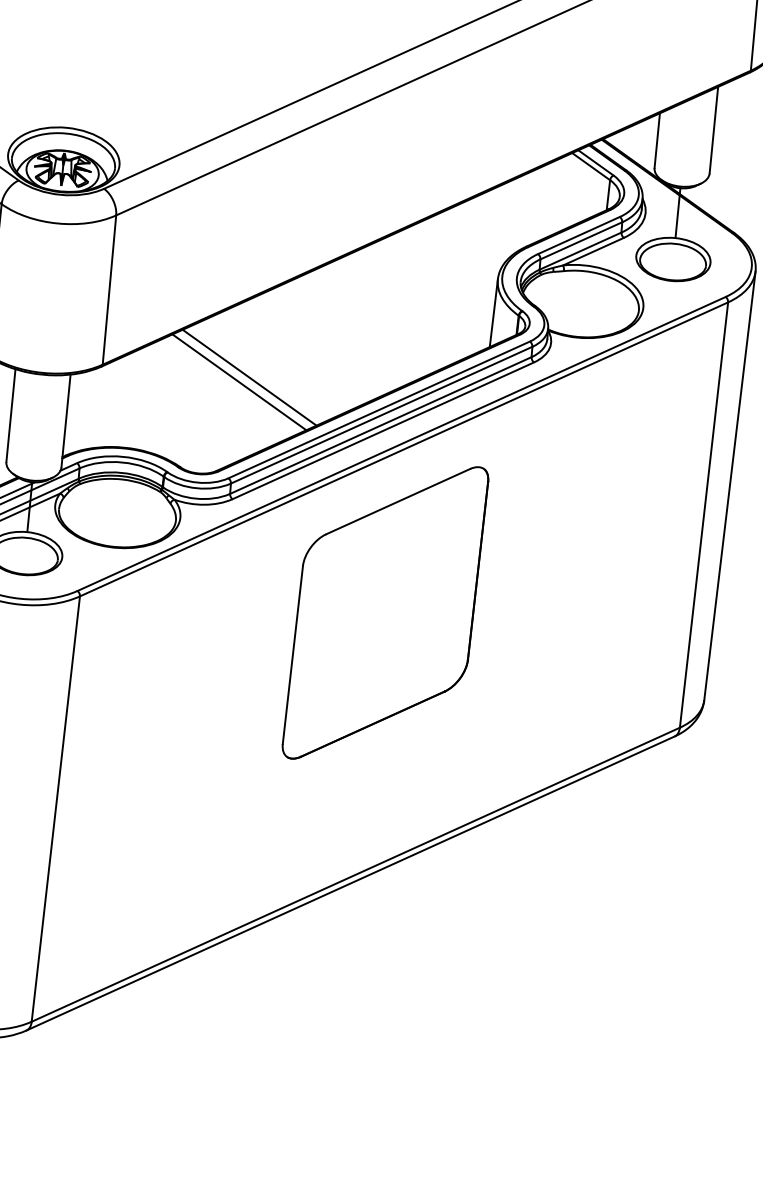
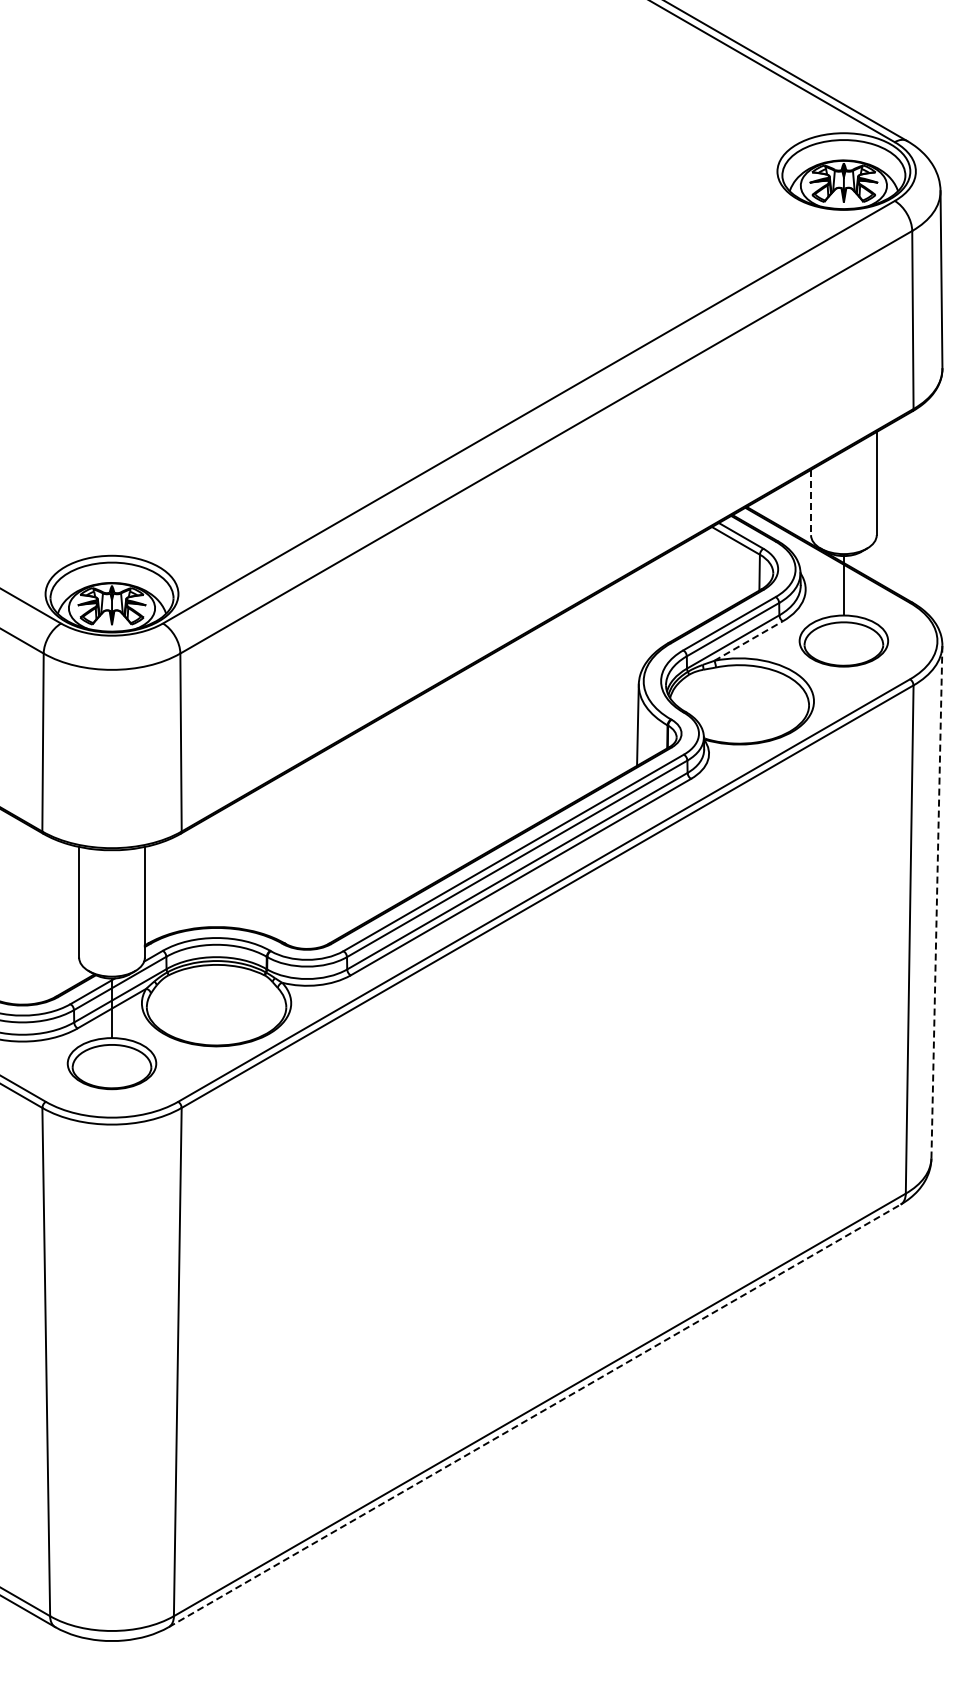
line: (657, 140) -> (811, 502), solid -> dashed
line: (593, 252) -> (748, 641), solid -> dashed
line: (249, 377) -> (356, 829), removed
line: (238, 382) -> (344, 836), removed
line: (729, 485) -> (936, 901), solid -> dashed
part: (385, 613) -> (544, 1092), removed
line: (350, 883) -> (534, 1415), solid -> dashed

